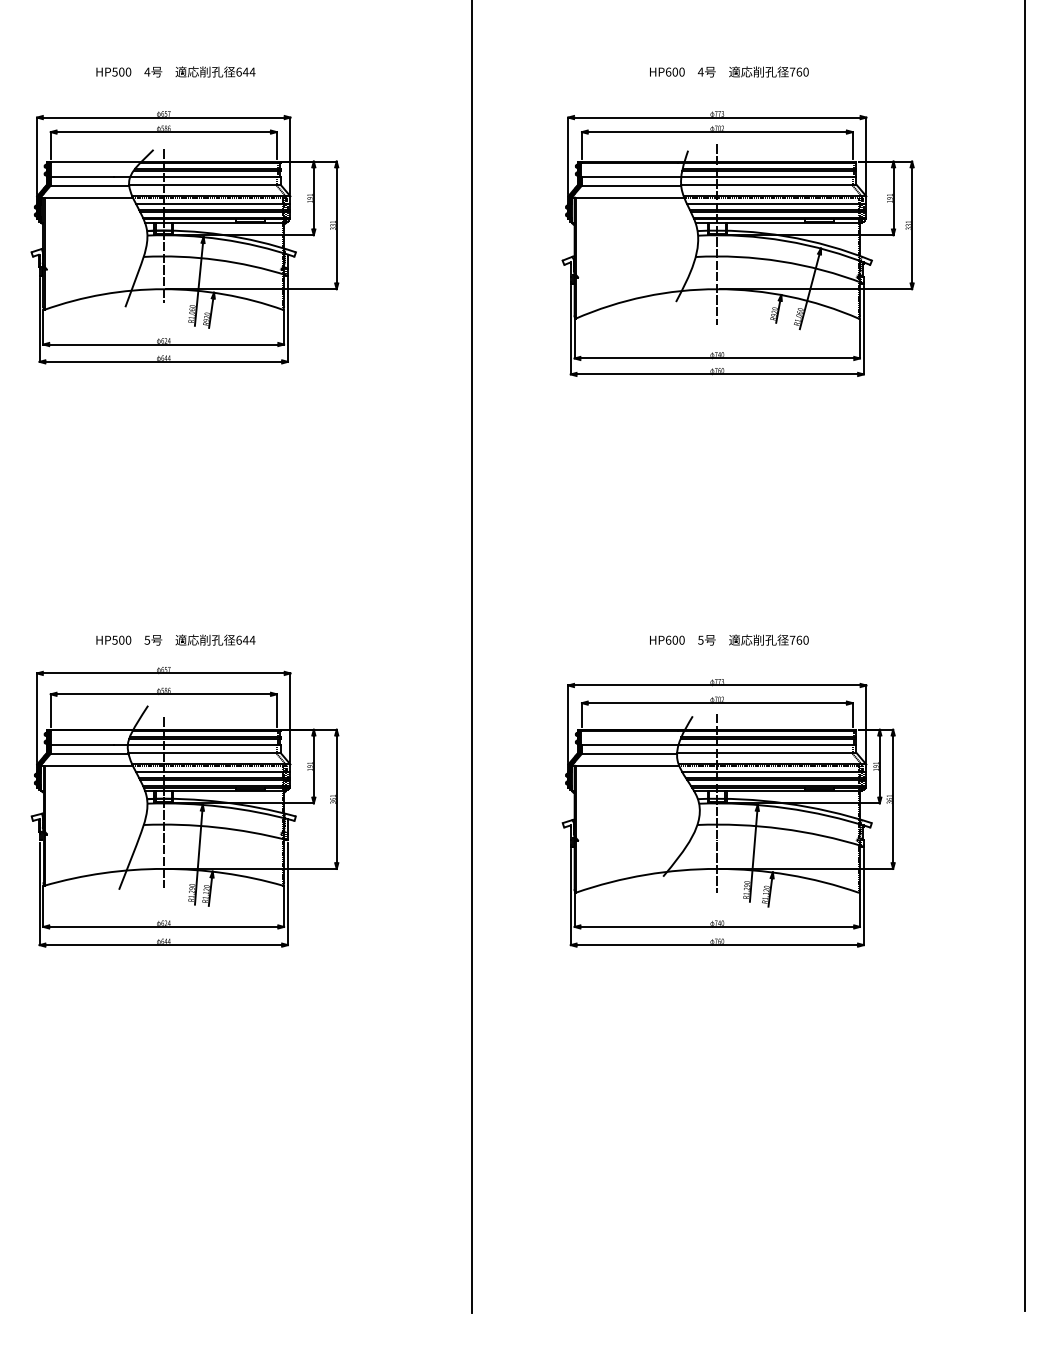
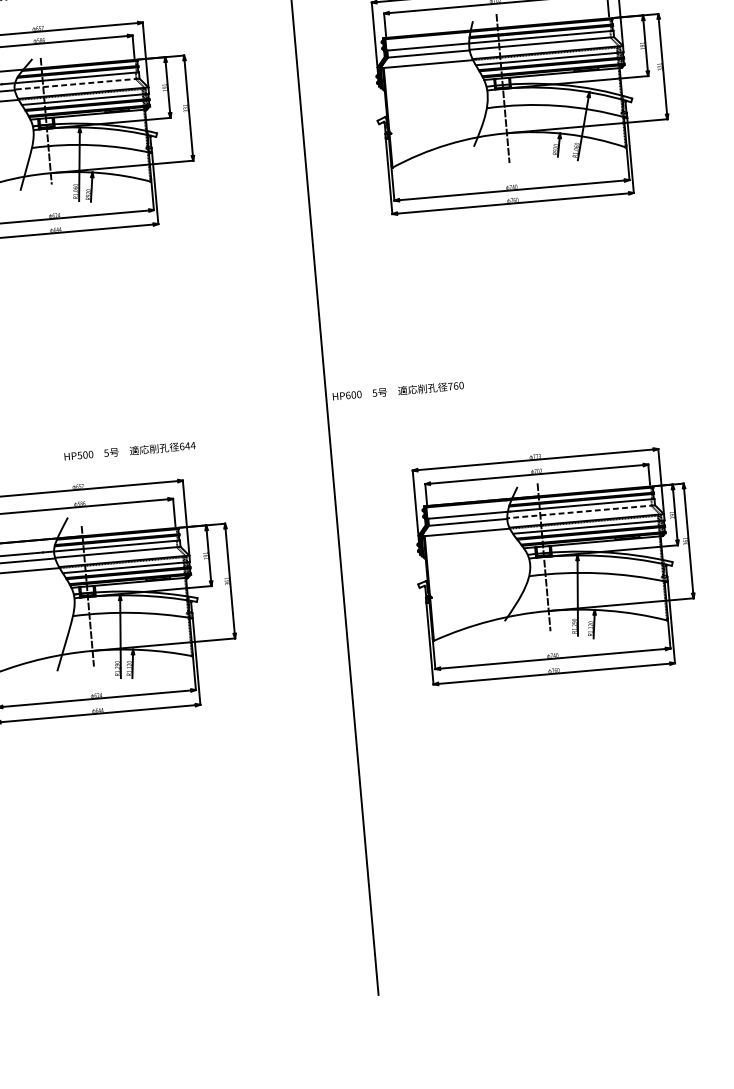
line: (204, 184) -> (76, 83), solid -> dashed
text: (175, 639) -> (129, 450), moved
text: (729, 639) -> (398, 390), moved
line: (766, 752) -> (580, 511), solid -> dashed

